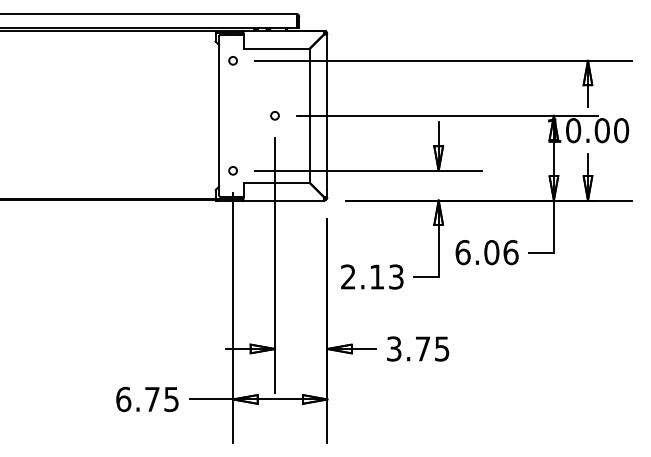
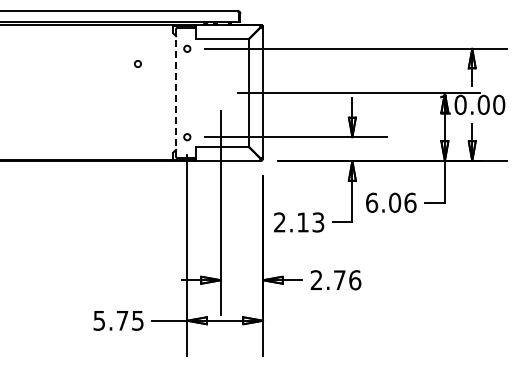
circle: (274, 115) -> (137, 63), moved
line: (219, 116) -> (176, 93), solid -> dashed
text: (417, 349) -> (335, 280), 3.75 -> 2.76
text: (123, 399) -> (99, 320), 6.75 -> 5.75

